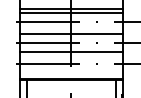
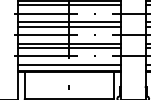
line: (70, 30) -> (68, 22), added
line: (70, 55) -> (68, 47), added
line: (70, 73) -> (68, 65), added

